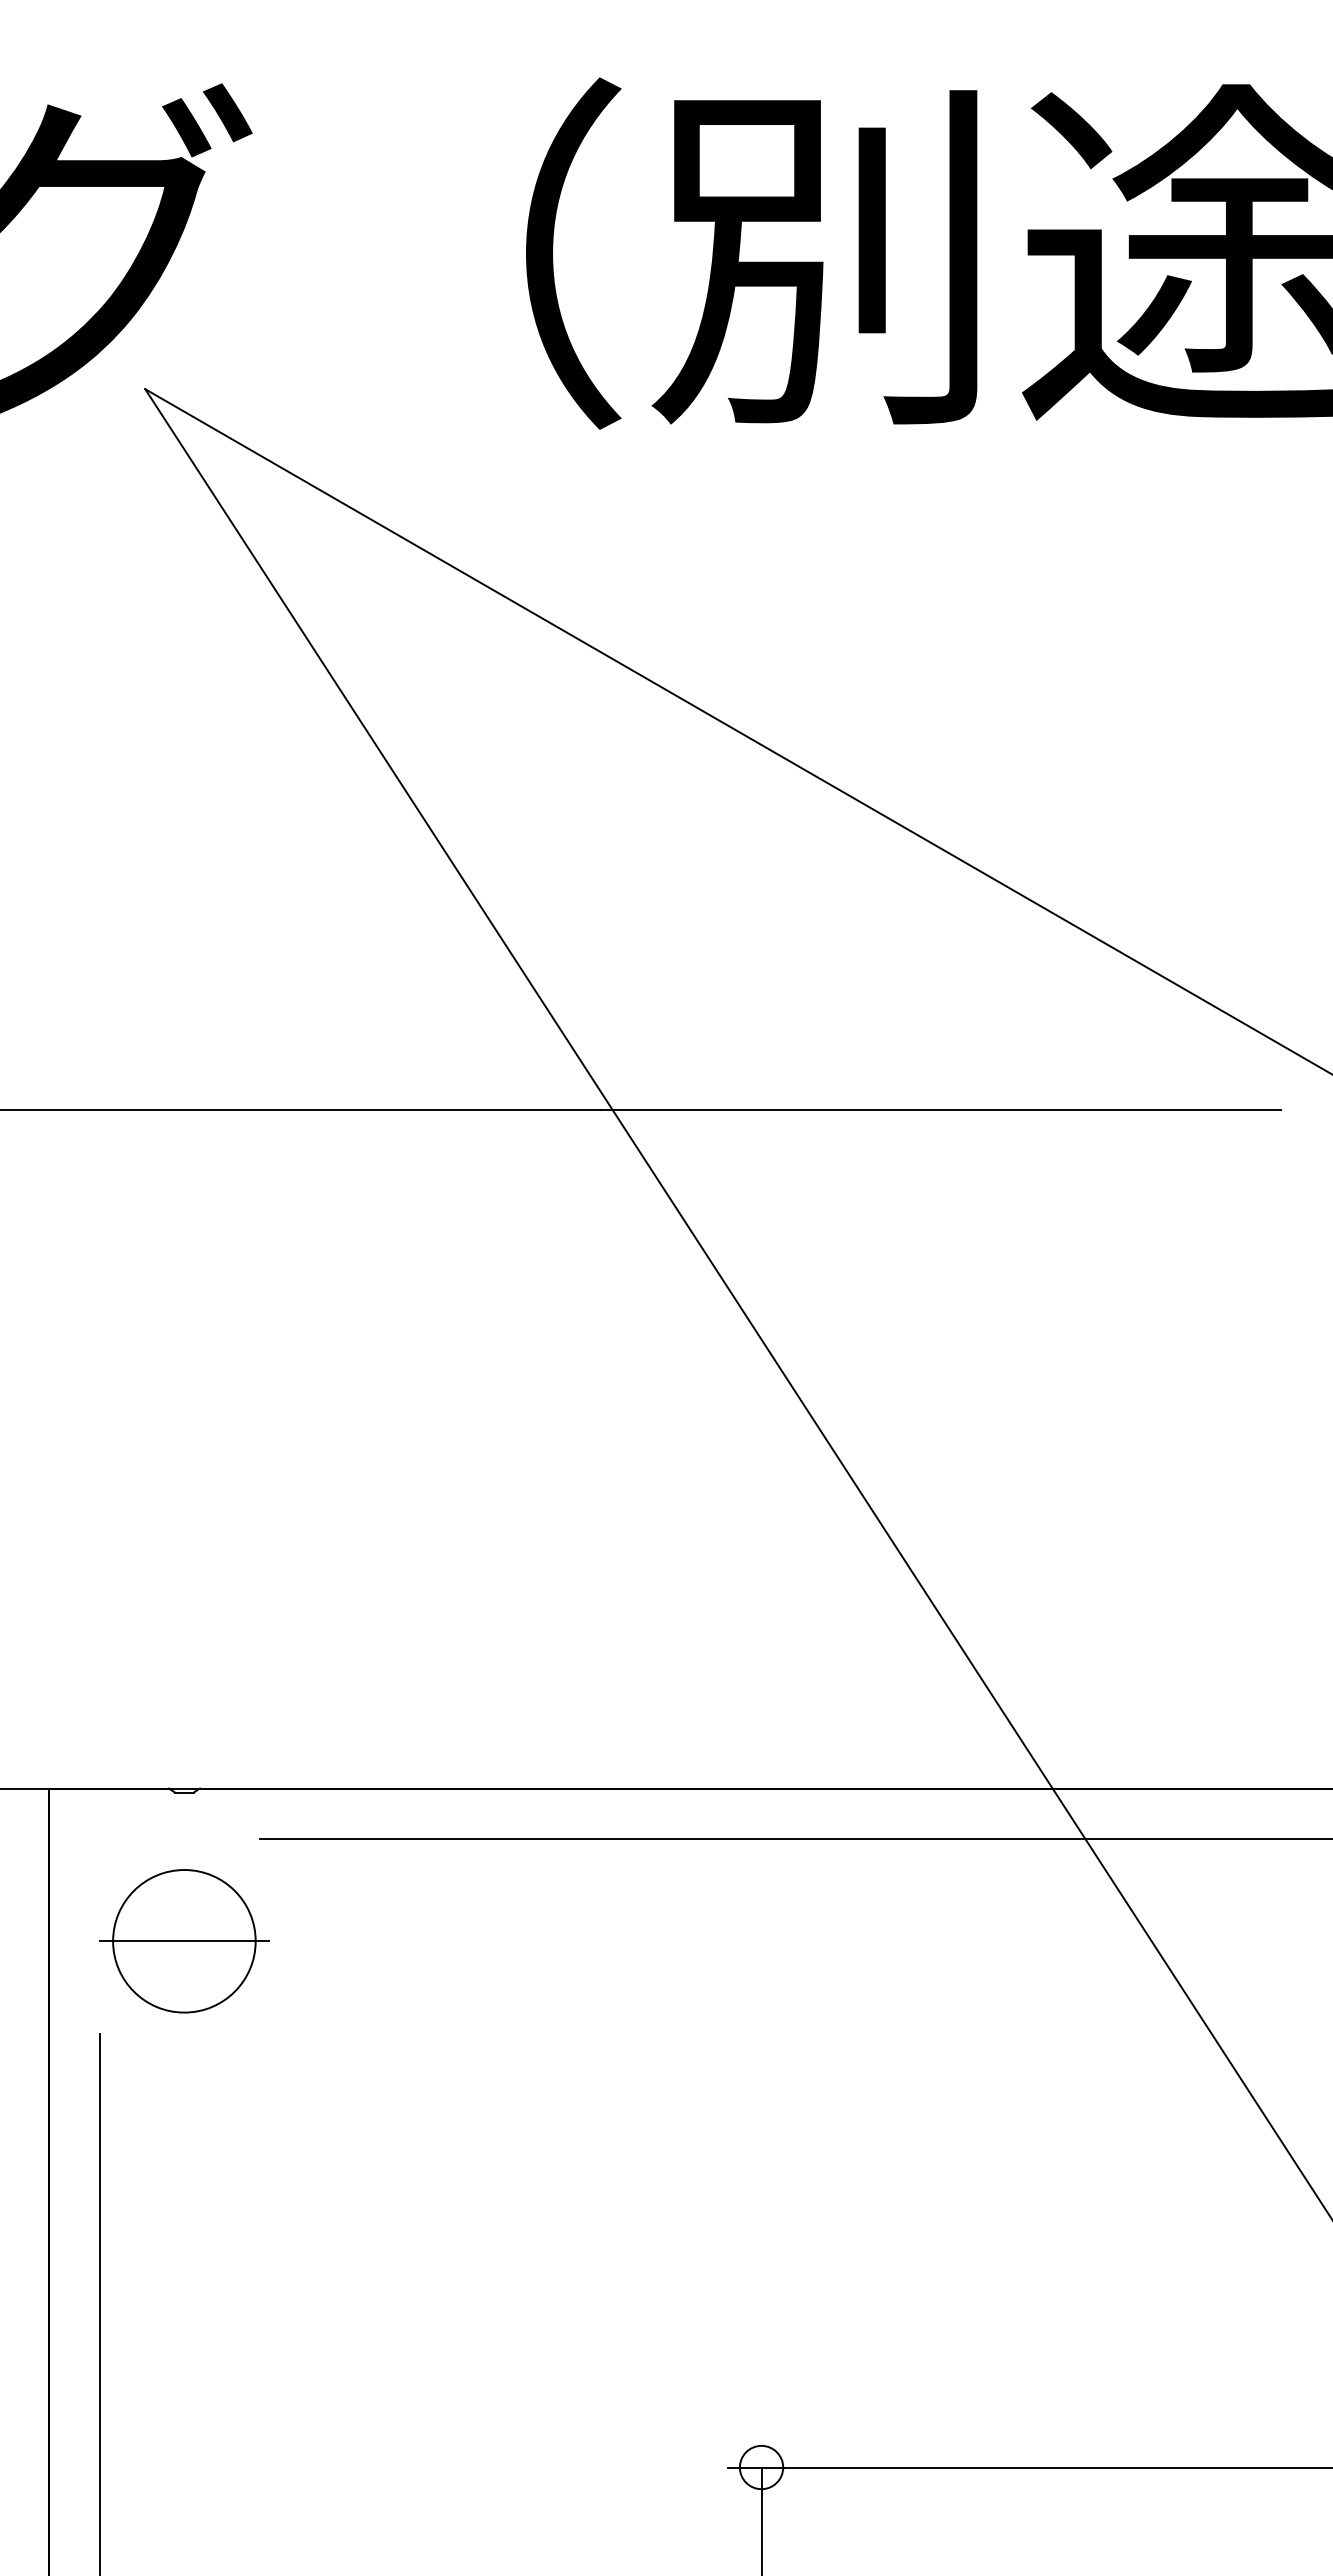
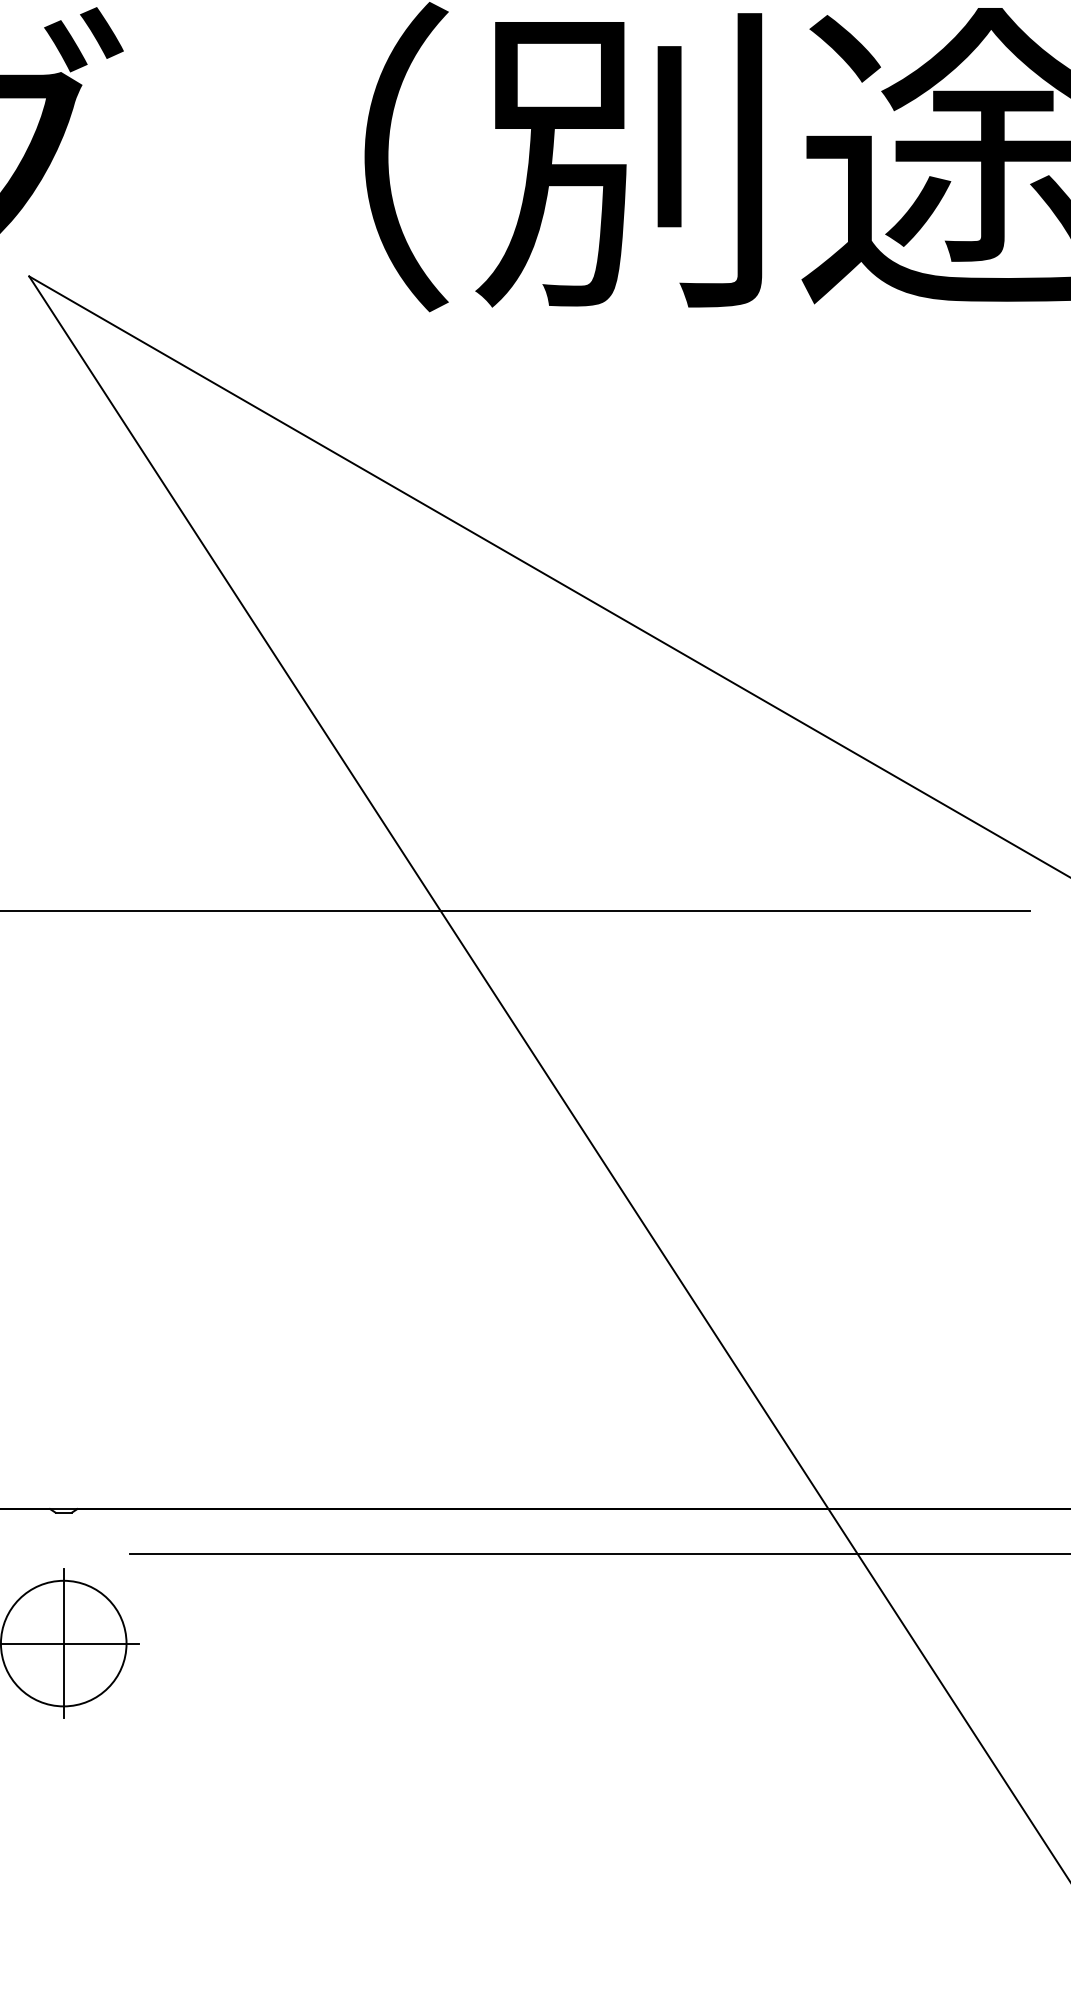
line: (184, 1941) -> (63, 1643), added

